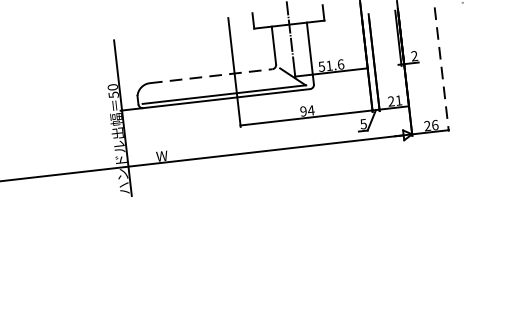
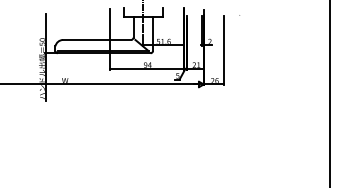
line: (442, 69) -> (224, 50), dashed -> solid
line: (211, 75) -> (97, 39), dashed -> solid

